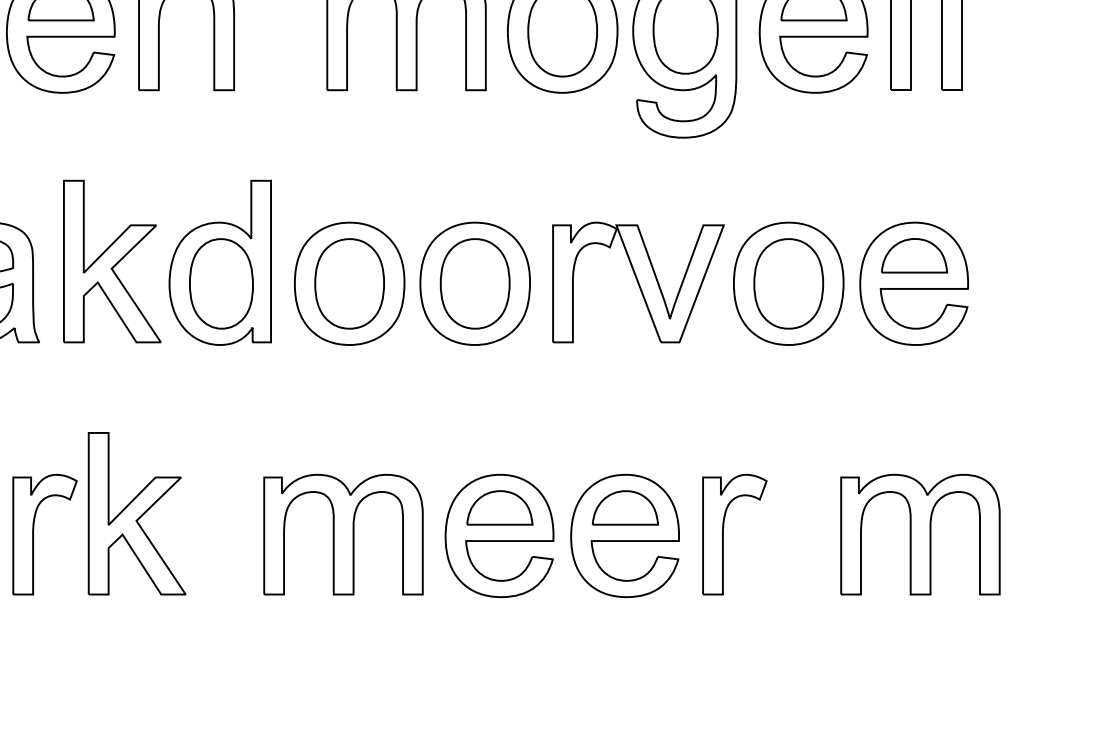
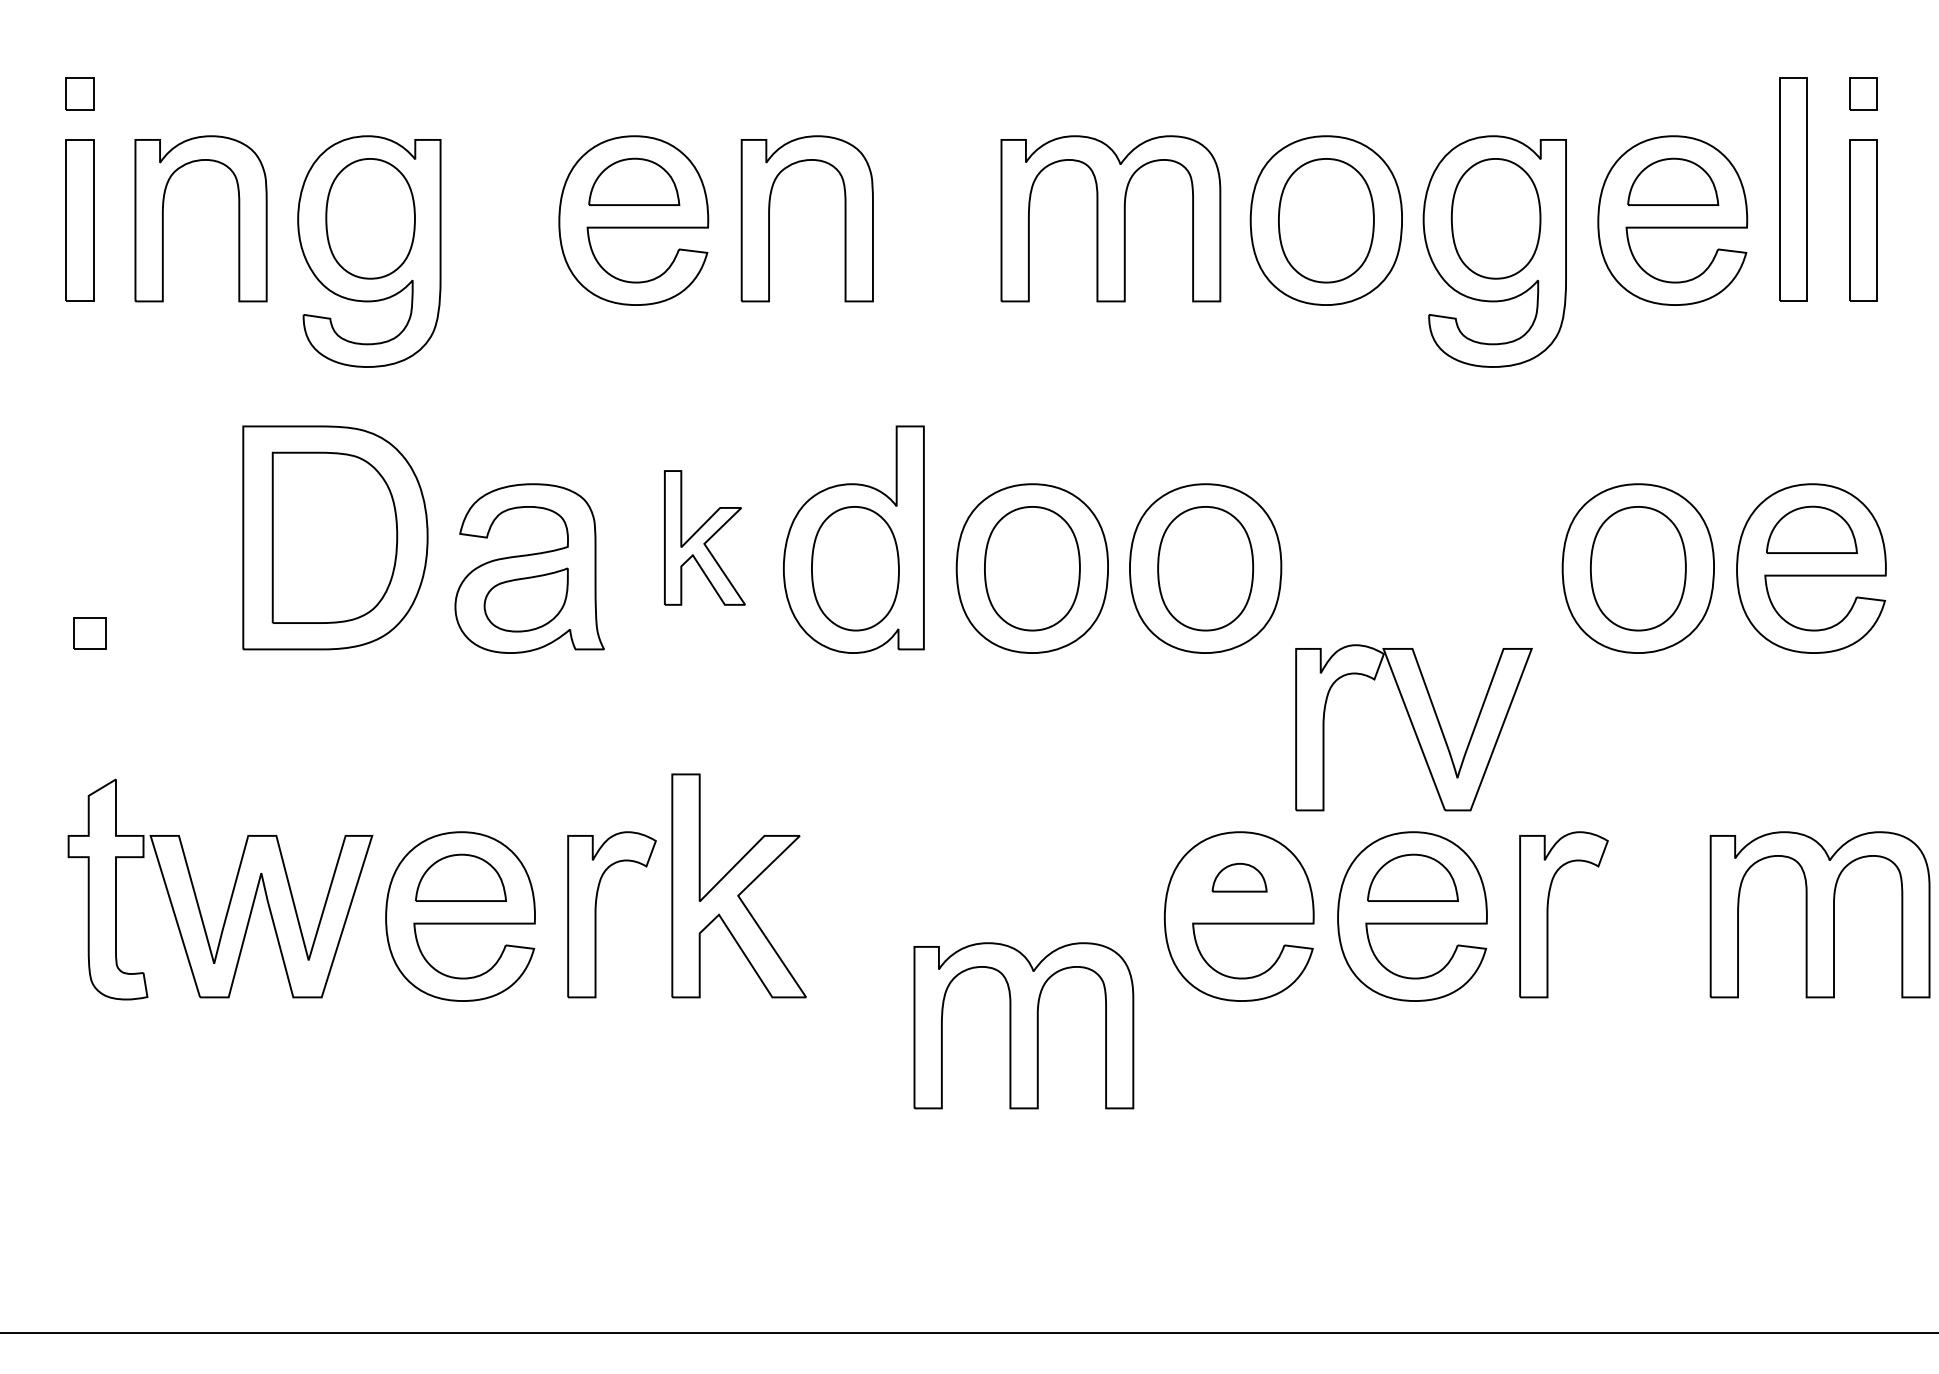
part: (112, 261) -> (704, 537), size x0.6
part: (638, 282) -> (1413, 727), moved
part: (499, 507) -> (1239, 877), size x0.6
part: (343, 534) -> (1023, 1025), moved

